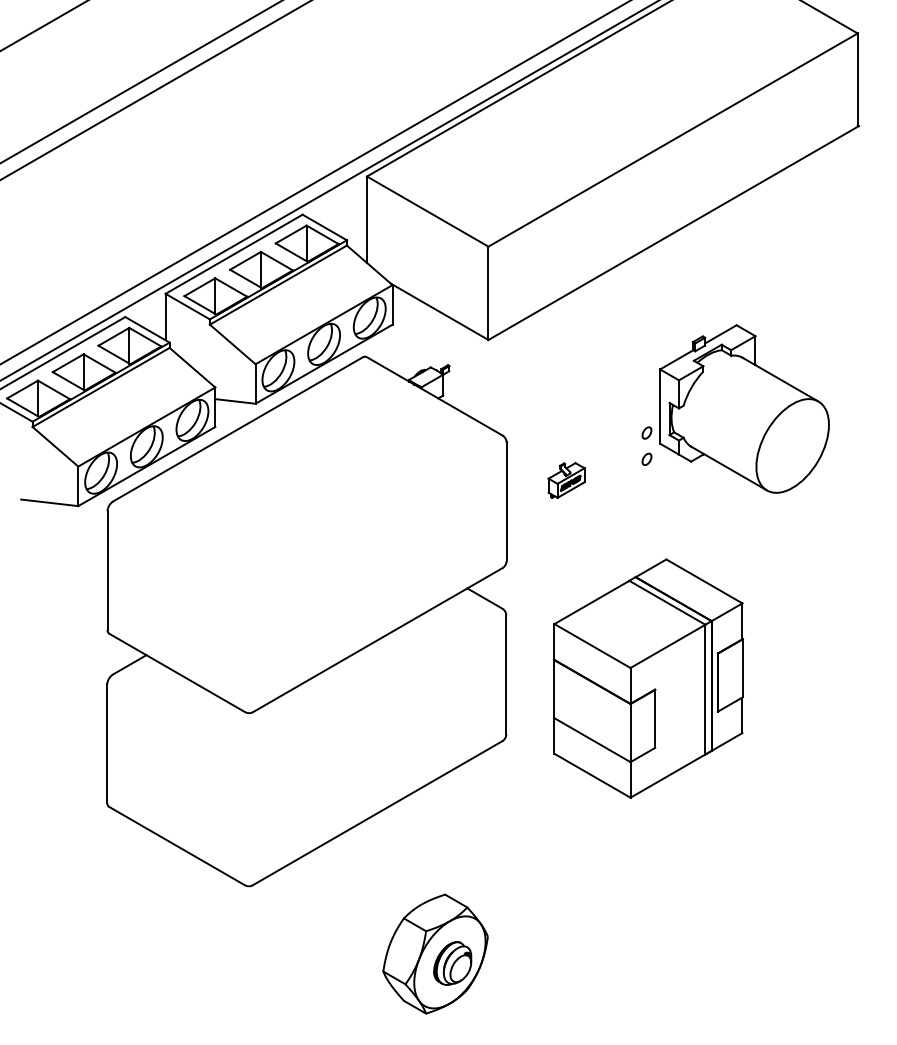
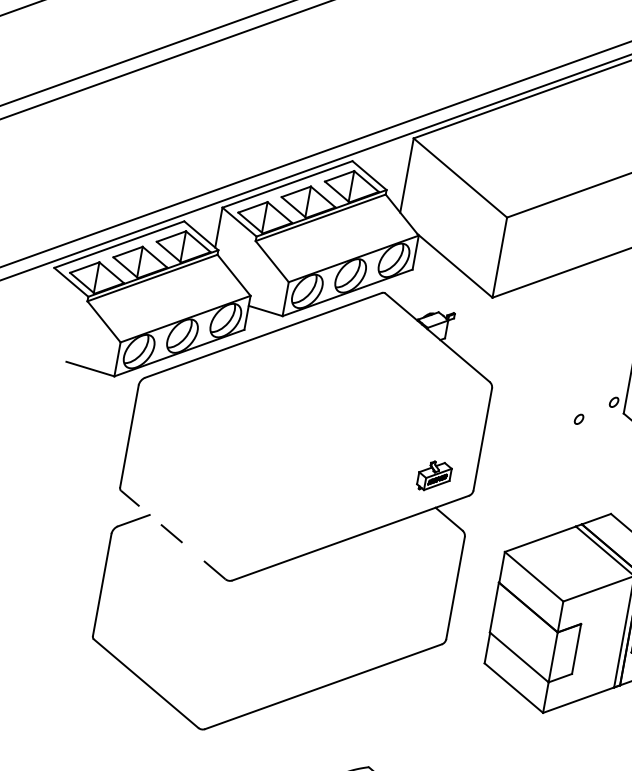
part: (646, 459) -> (578, 419), moved
part: (566, 480) -> (434, 476), moved
line: (176, 672) -> (172, 534), solid -> dashed

